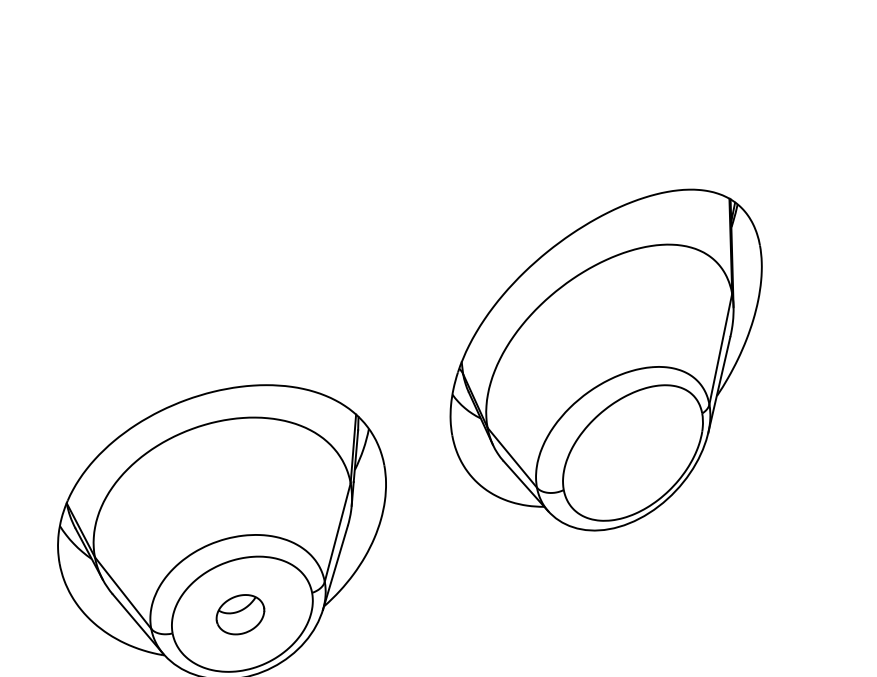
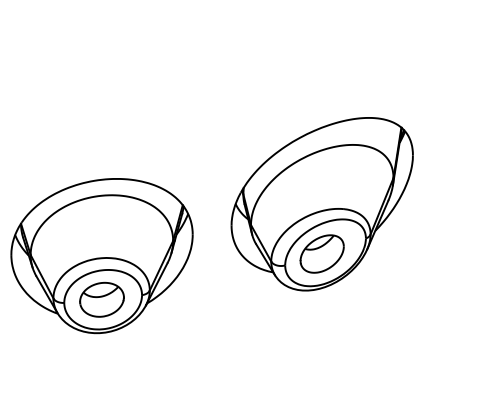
part: (626, 455) -> (321, 253), added
part: (239, 614) -> (101, 299), size x1.67

